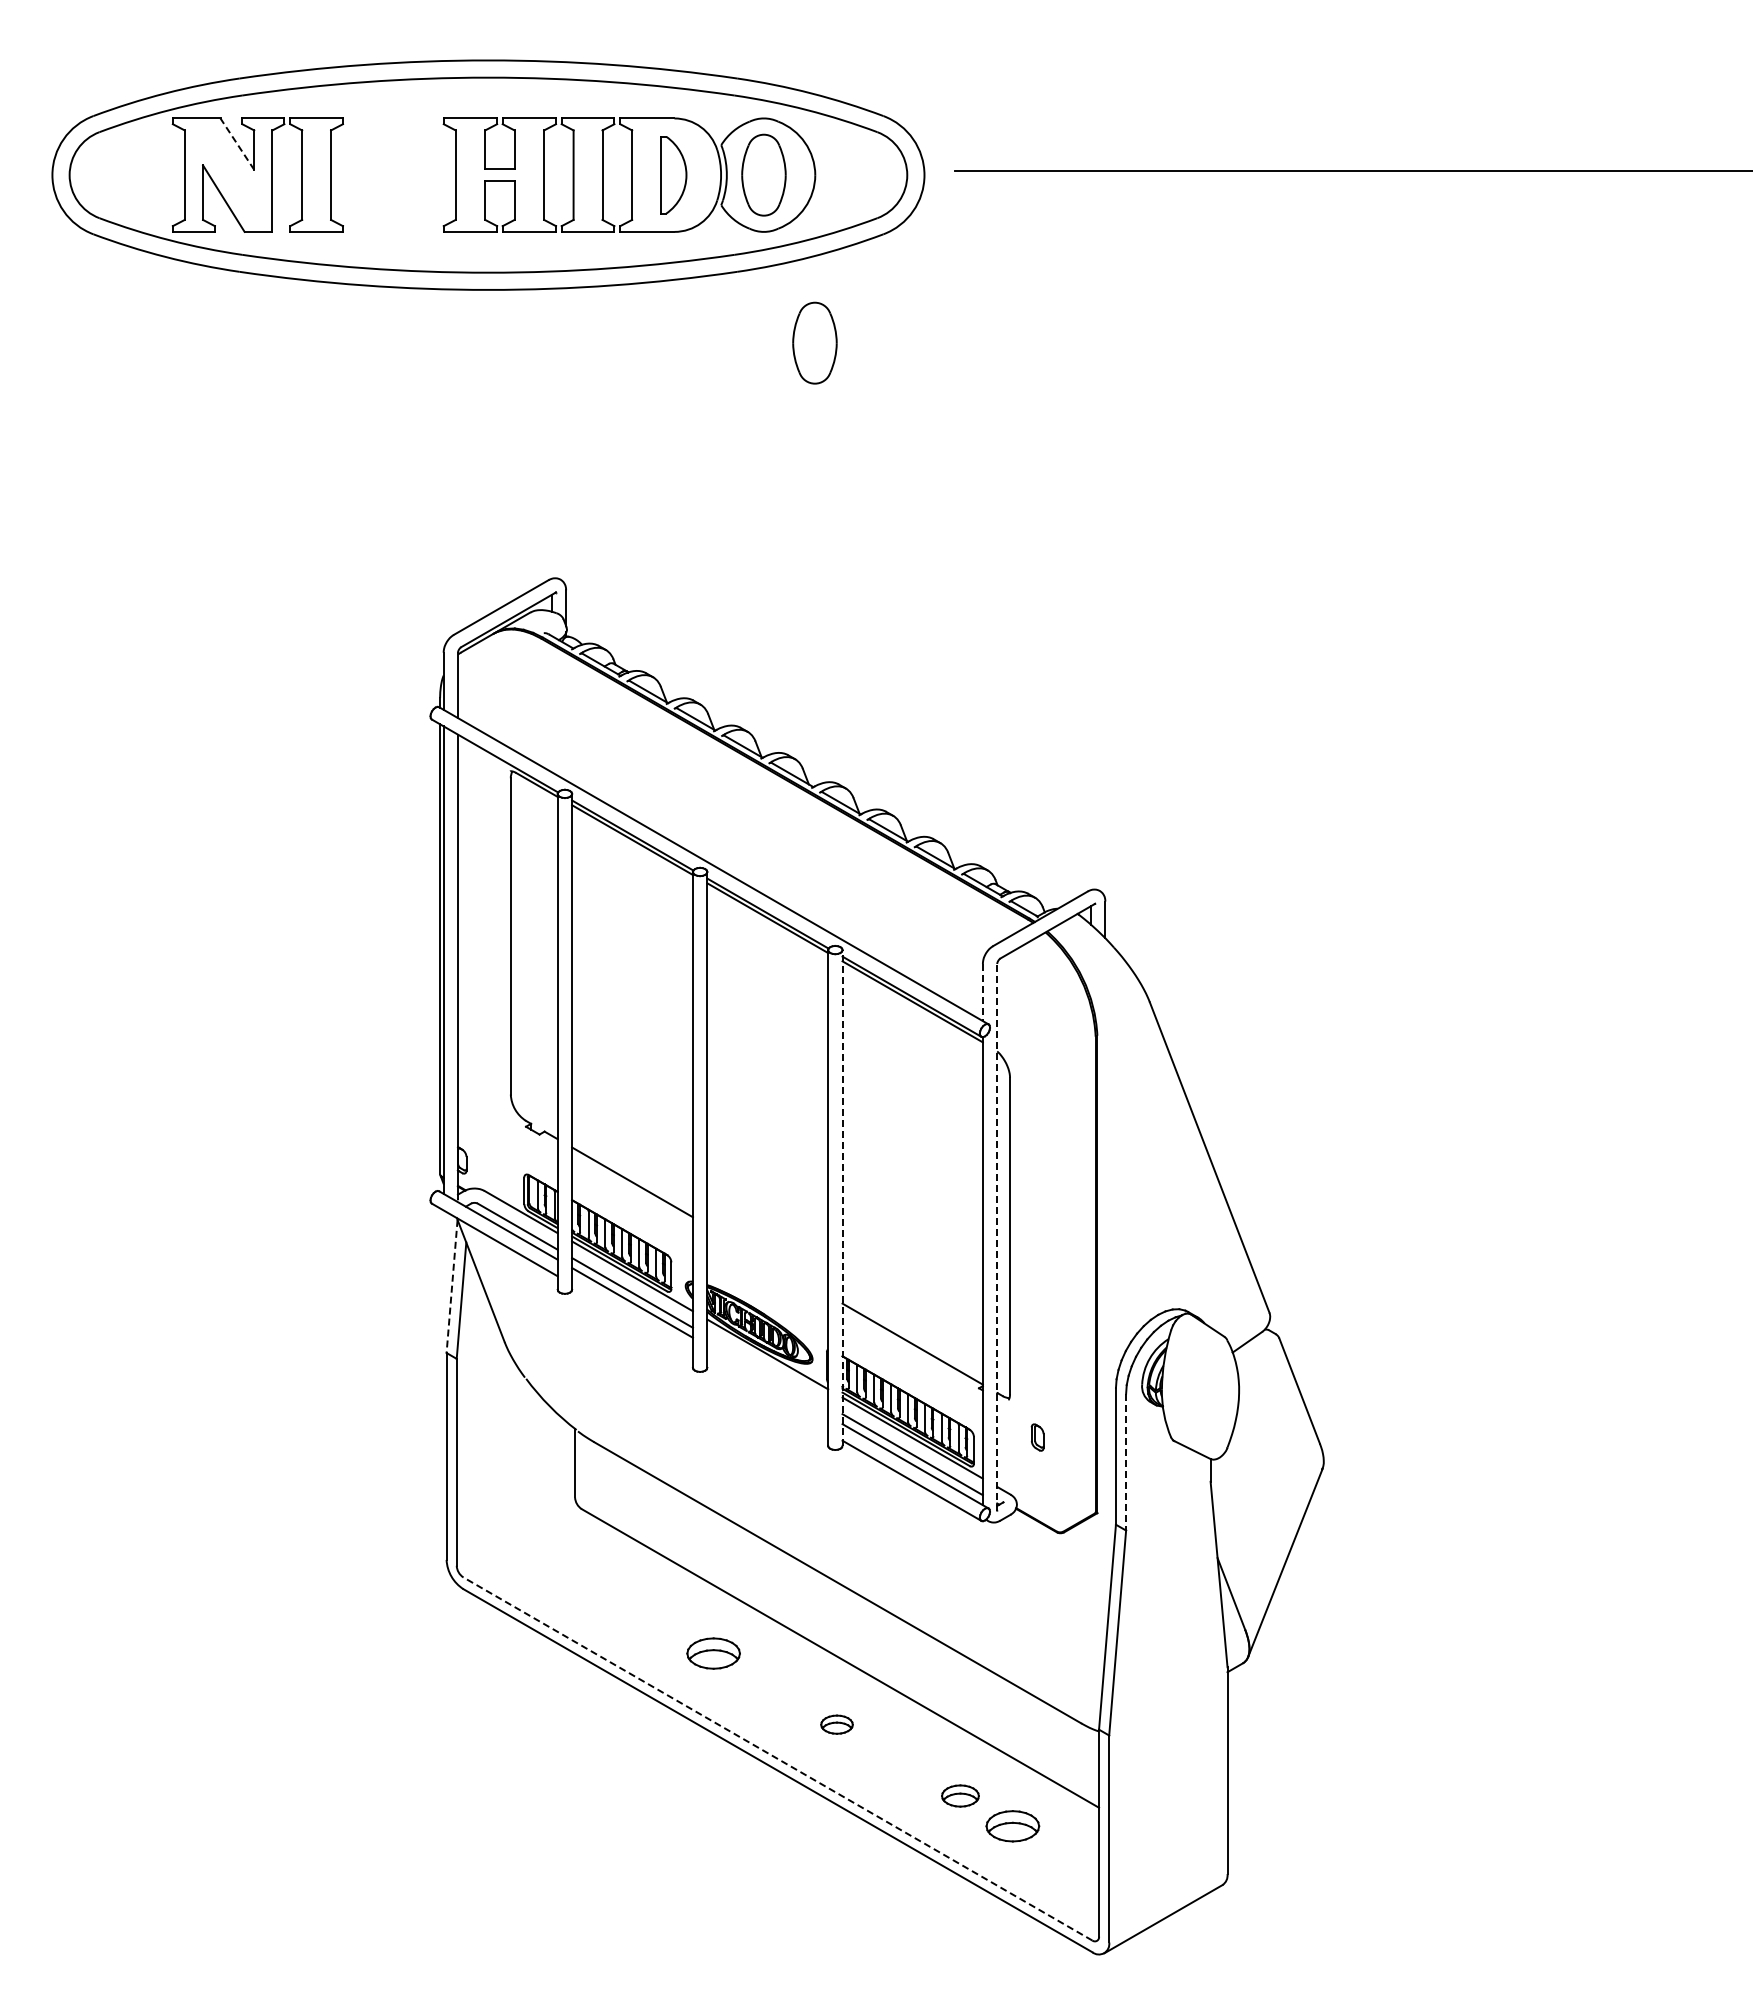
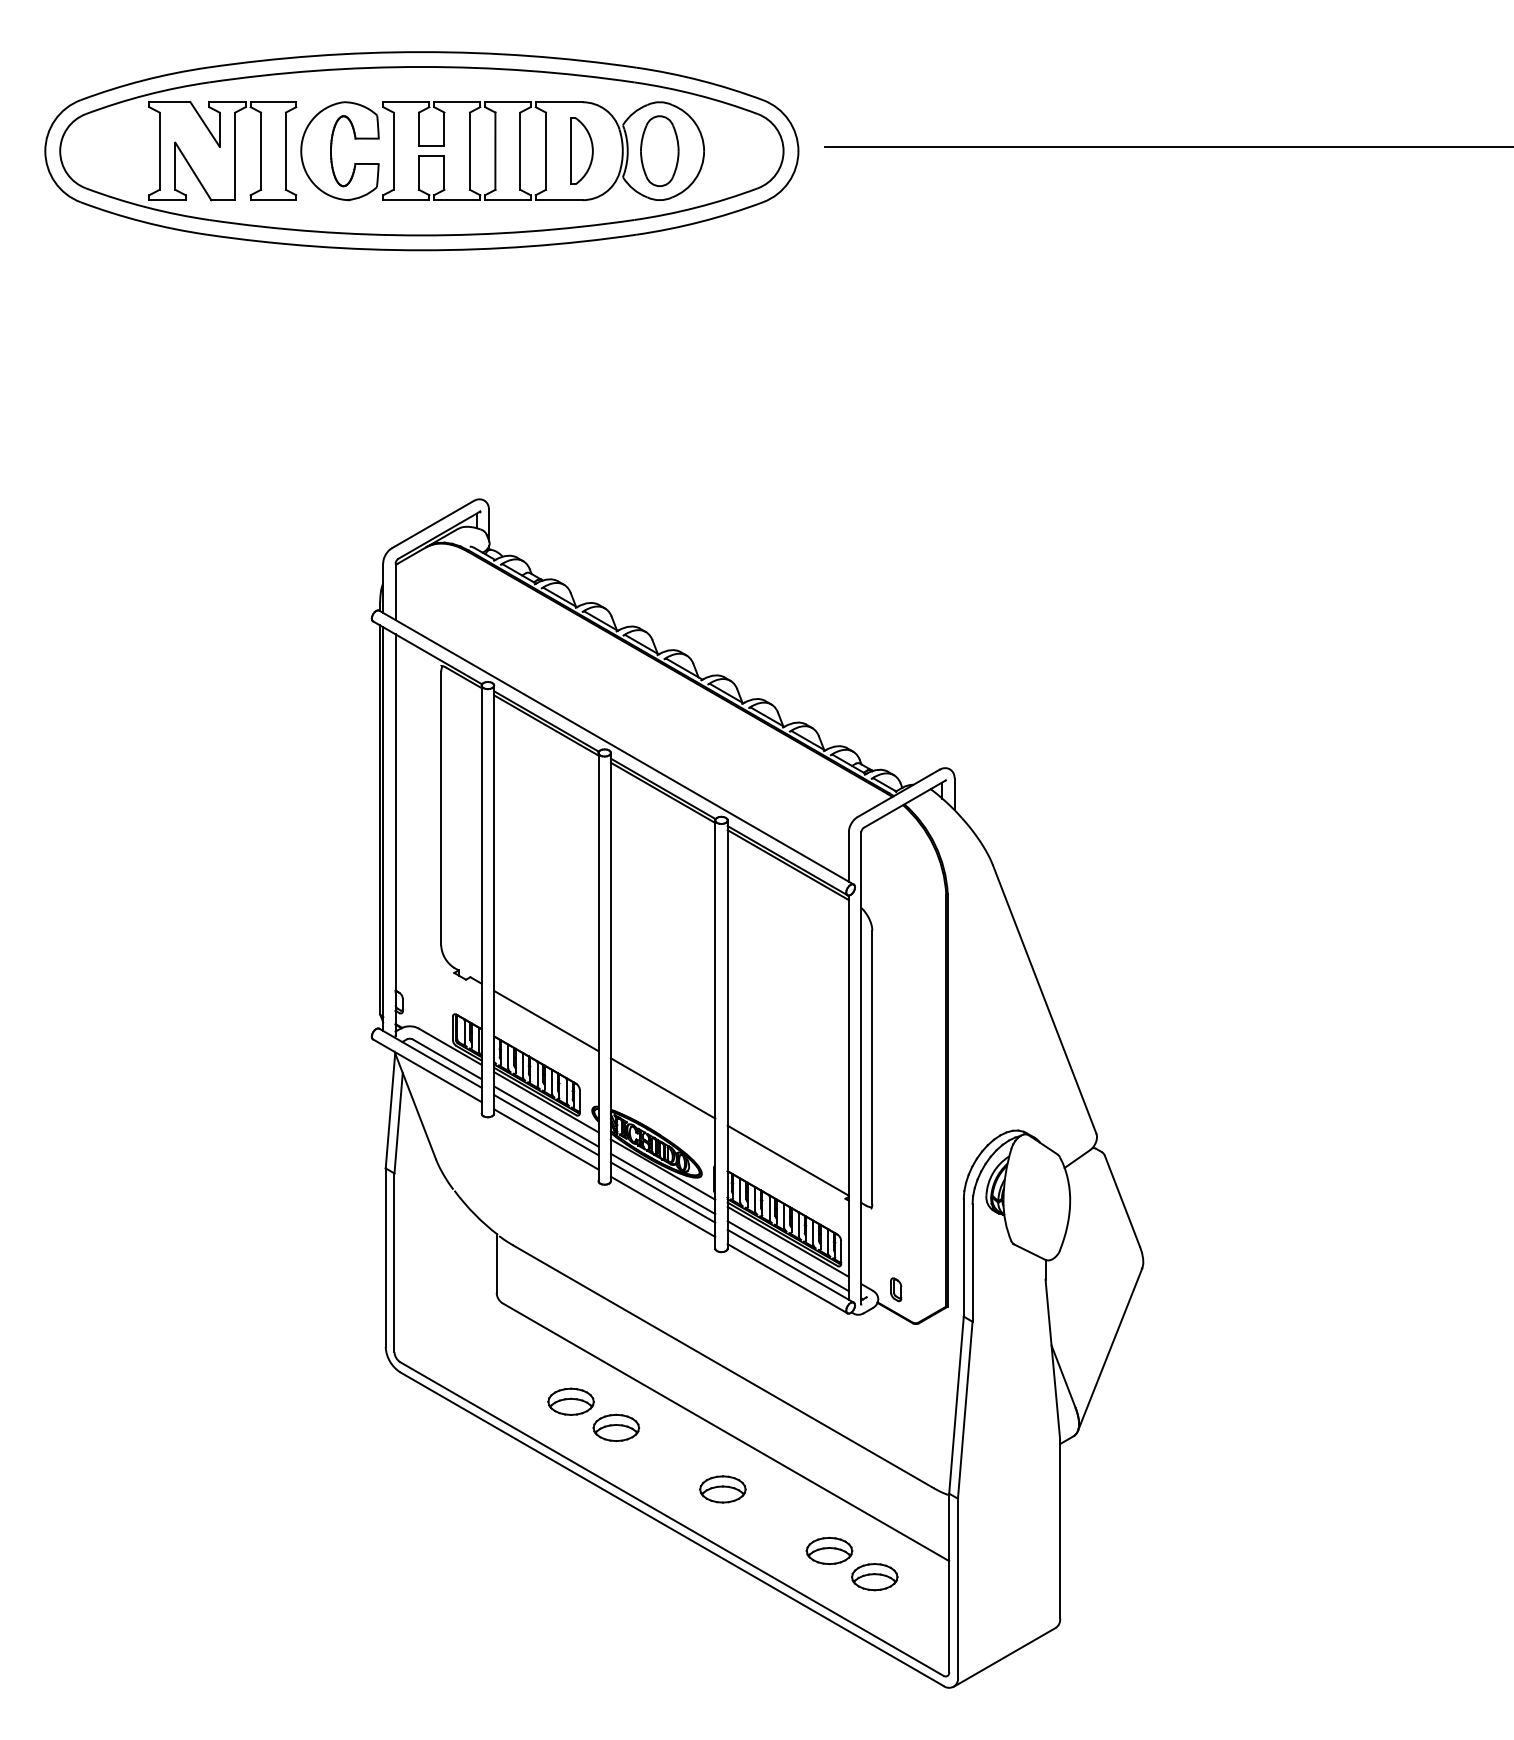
line: (237, 144) -> (205, 124), dashed -> solid
part: (384, 174) -> (332, 150), added
part: (814, 342) -> (703, 295), removed
line: (982, 992) -> (848, 857), dashed -> solid
line: (842, 1197) -> (727, 1034), dashed -> solid
line: (997, 1236) -> (861, 1067), dashed -> solid
line: (767, 1260) -> (662, 1088), added
line: (452, 1286) -> (390, 1110), dashed -> solid
line: (632, 1319) -> (546, 1139), added
line: (767, 1370) -> (662, 1183), added
line: (767, 1380) -> (662, 1192), added
line: (767, 1397) -> (662, 1206), added
part: (1037, 1437) -> (896, 1289), moved
line: (1126, 1462) -> (972, 1262), dashed -> solid
part: (661, 1623) -> (571, 1401), added
part: (836, 1724) -> (722, 1489), size x1.67
line: (777, 1758) -> (671, 1518), dashed -> solid
part: (960, 1795) -> (829, 1550), size x1.43

